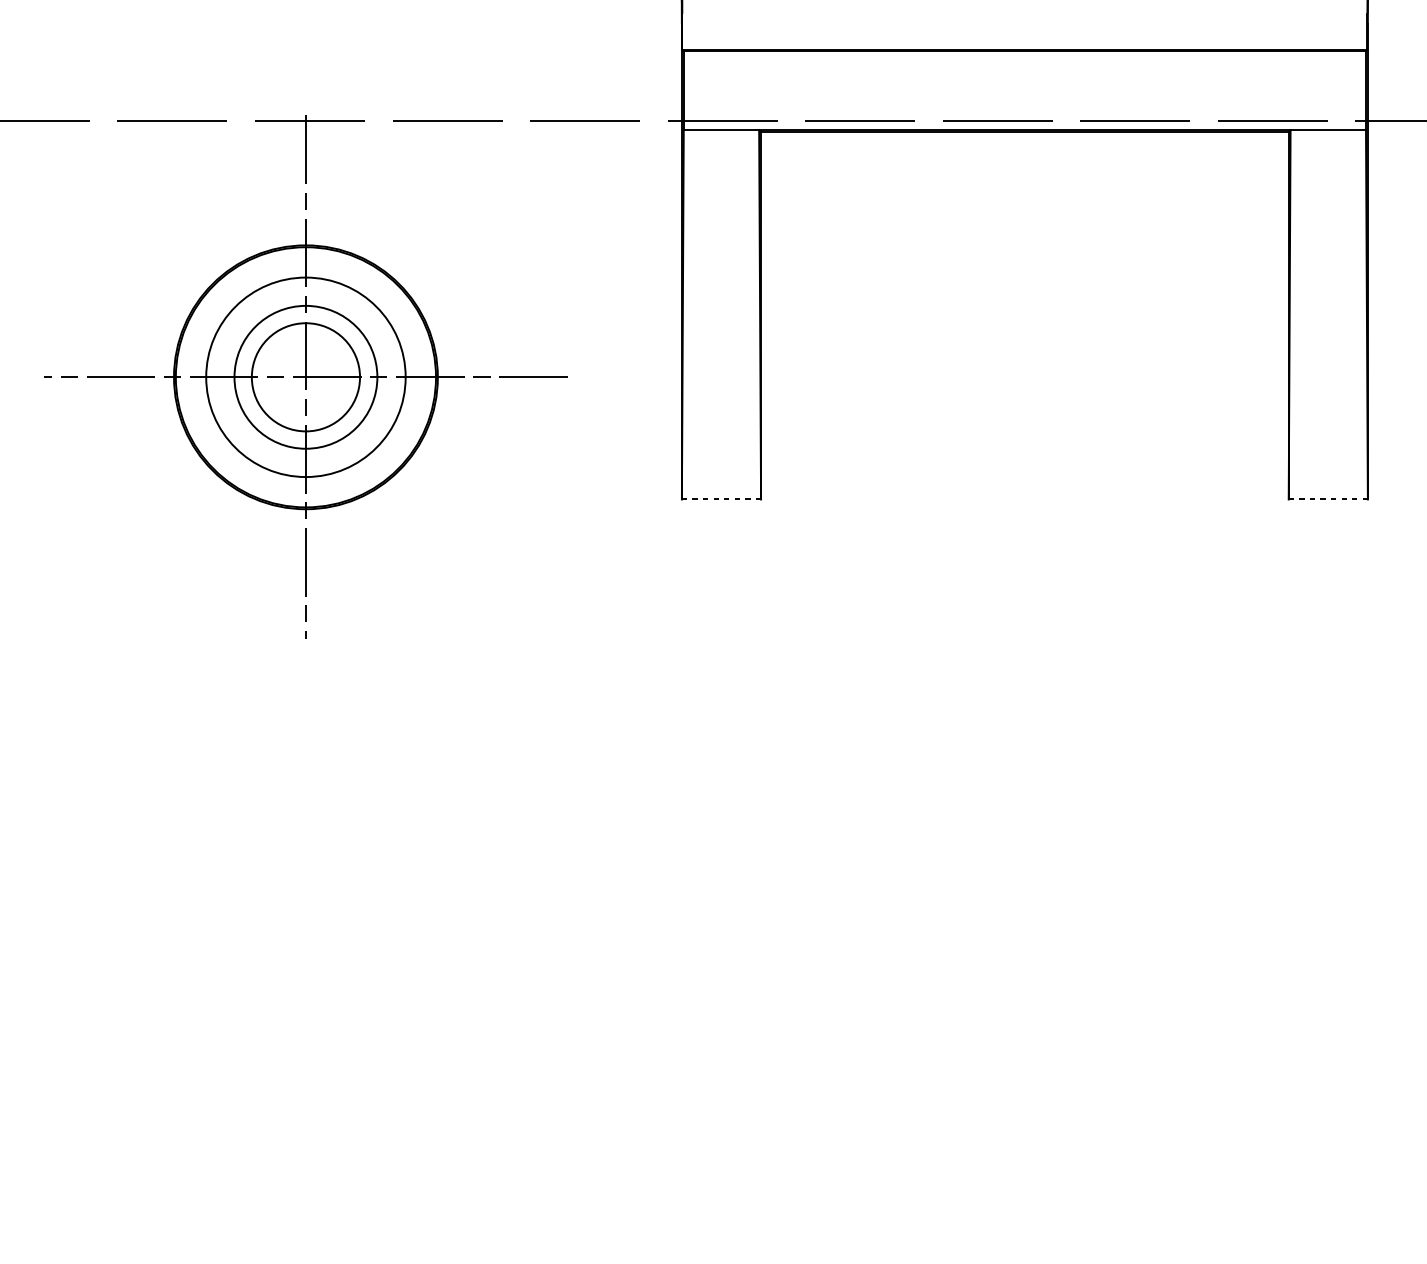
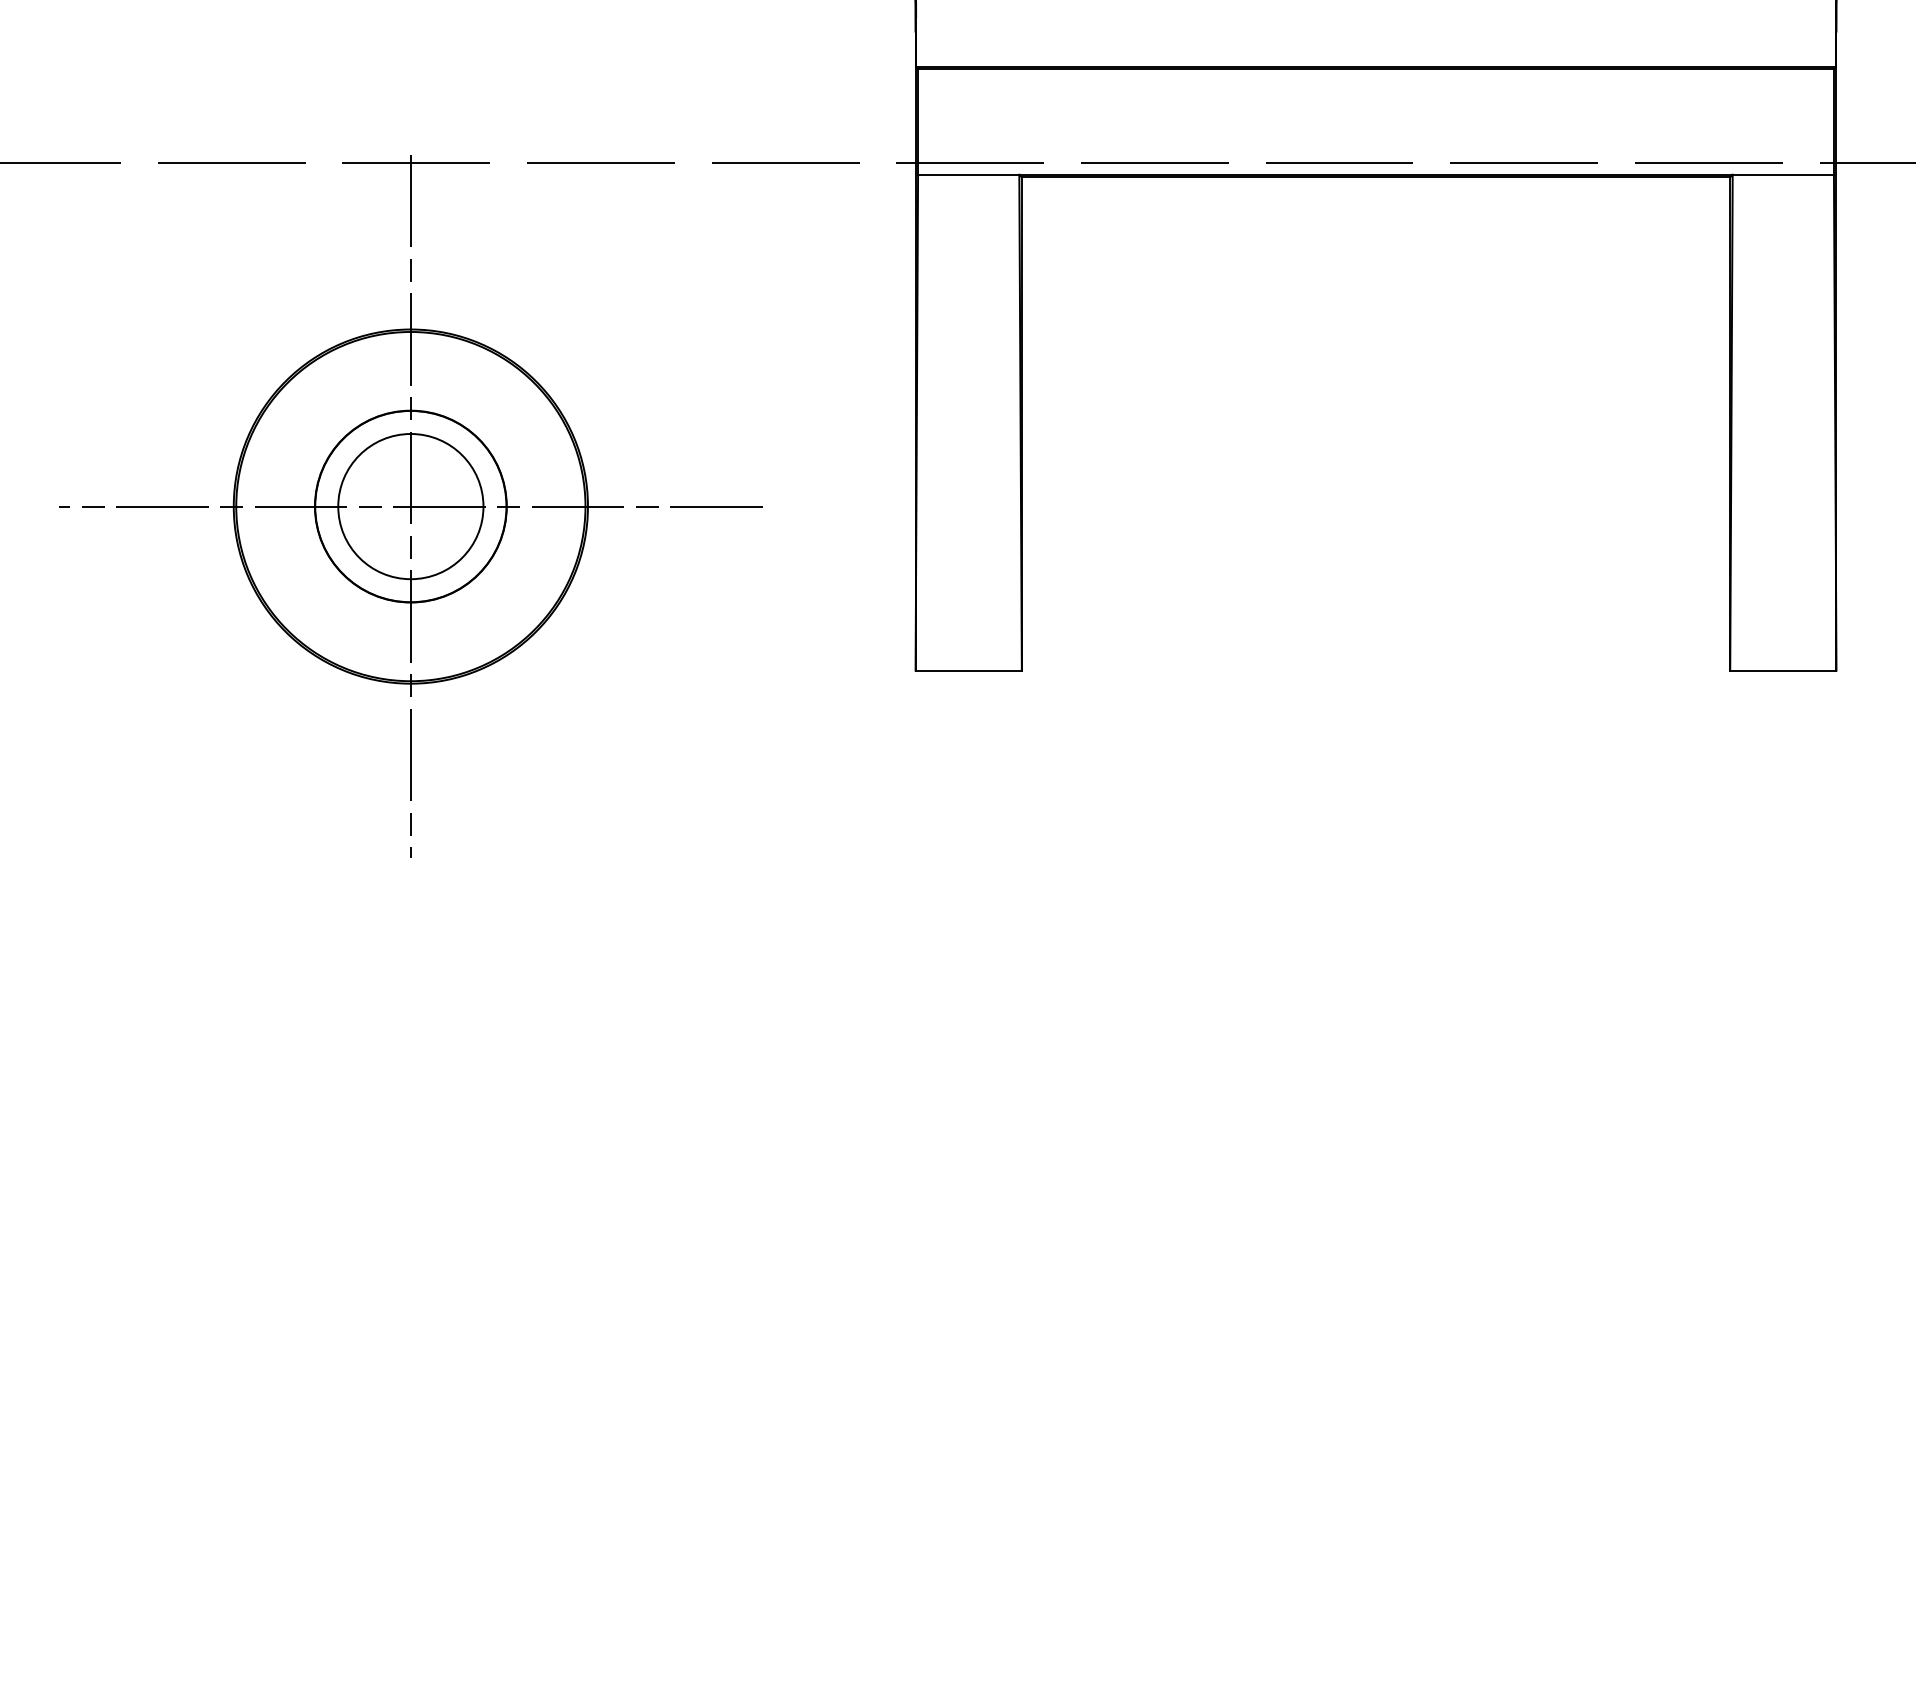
circle: (305, 377) -> (410, 506), size x0.71
line: (721, 499) -> (968, 670), dashed -> solid
line: (1327, 499) -> (1782, 670), dashed -> solid

